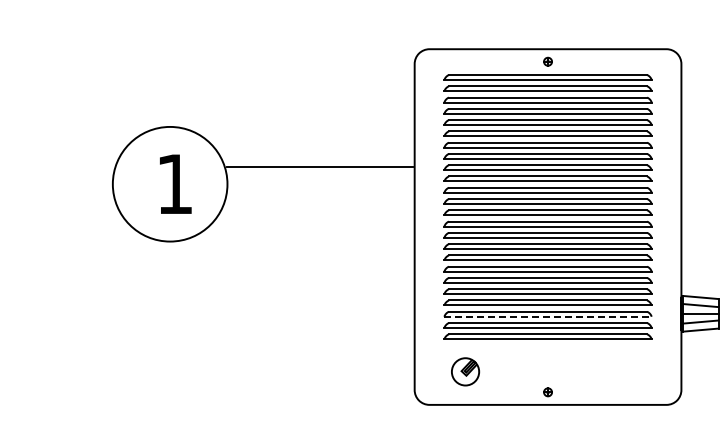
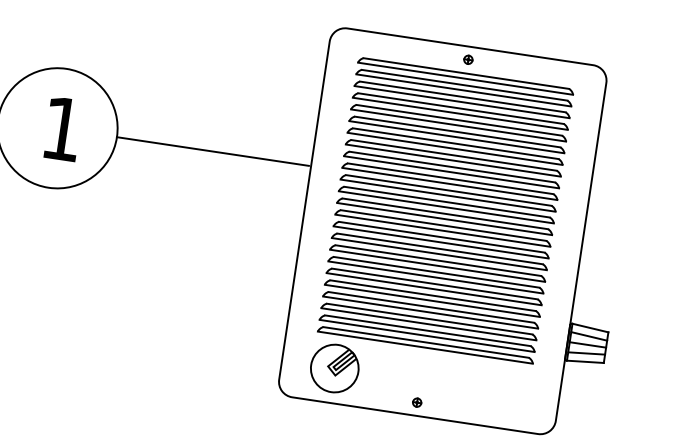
line: (319, 167) -> (212, 151), moved
line: (548, 316) -> (429, 324), dashed -> solid
part: (465, 371) -> (334, 368), size x1.67

